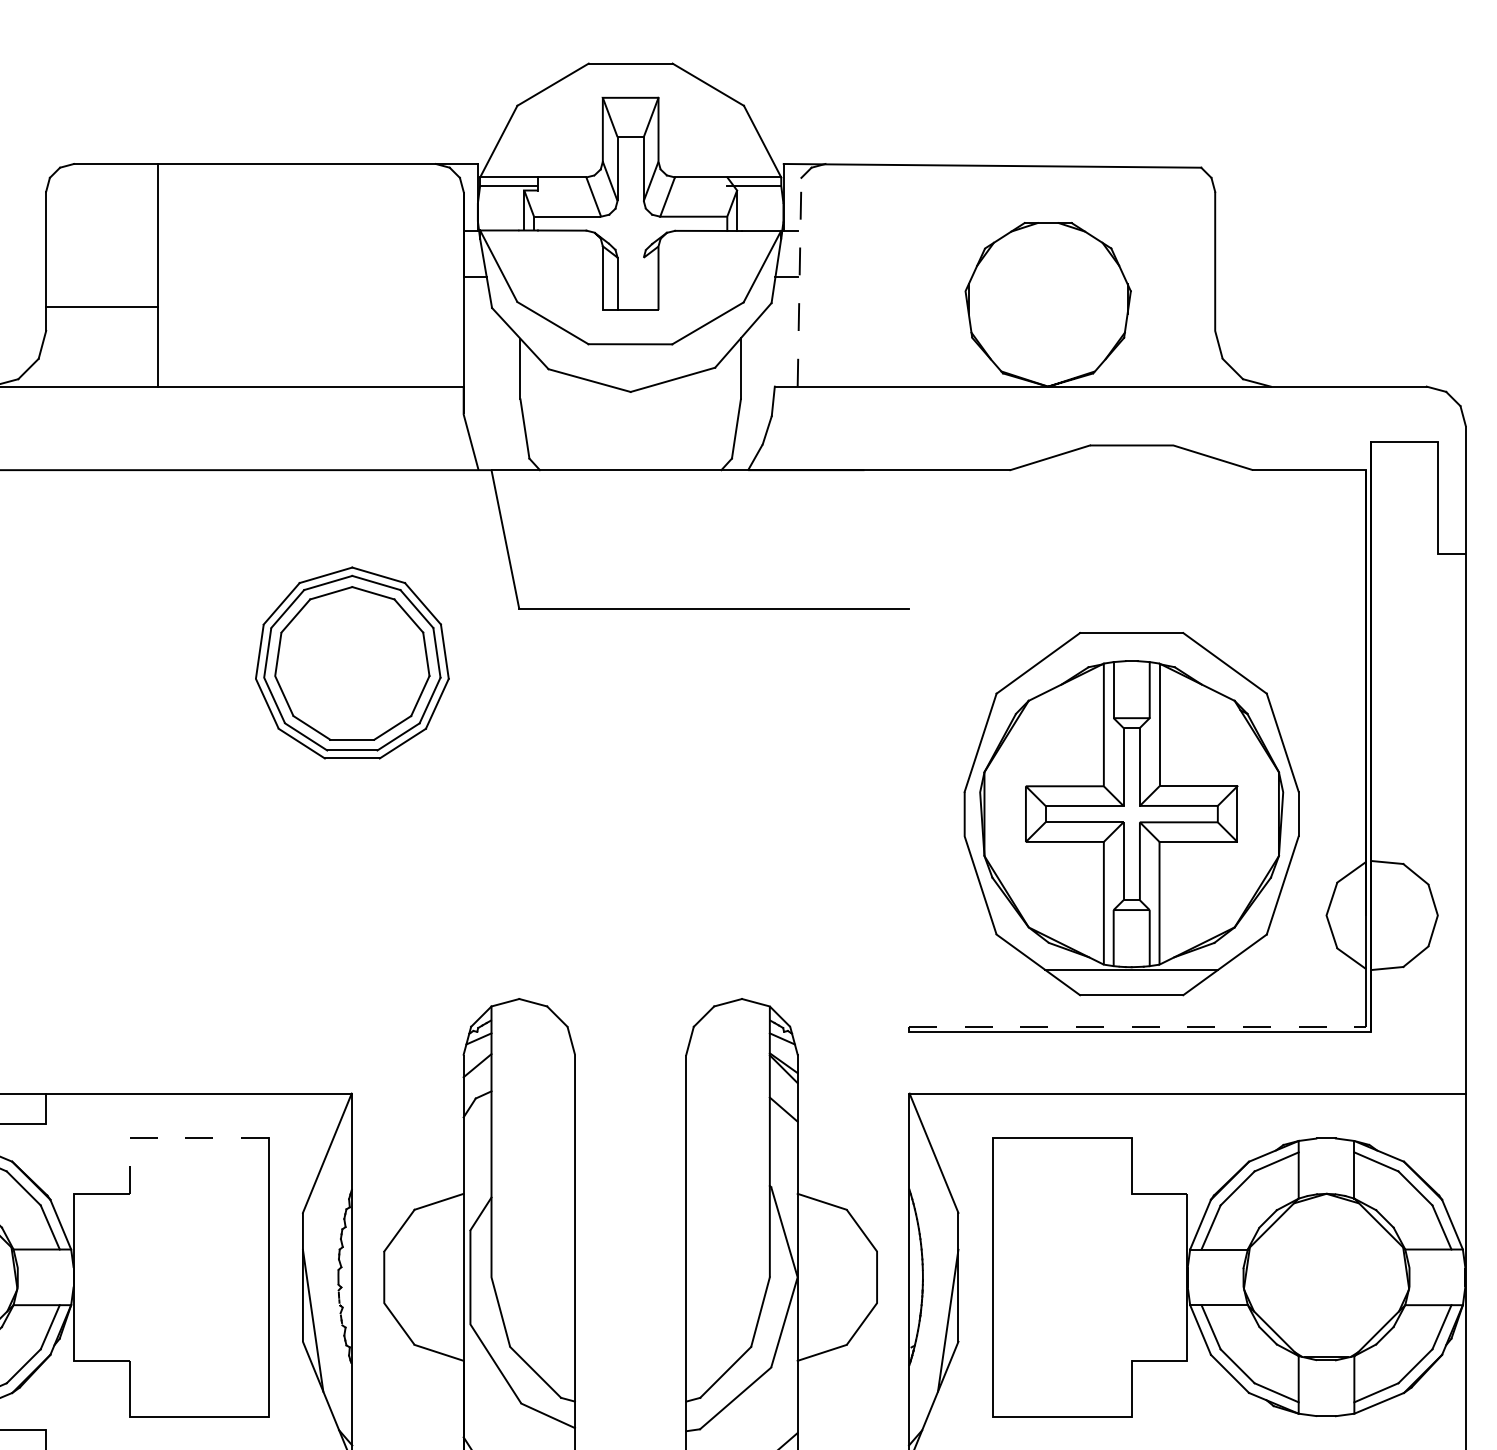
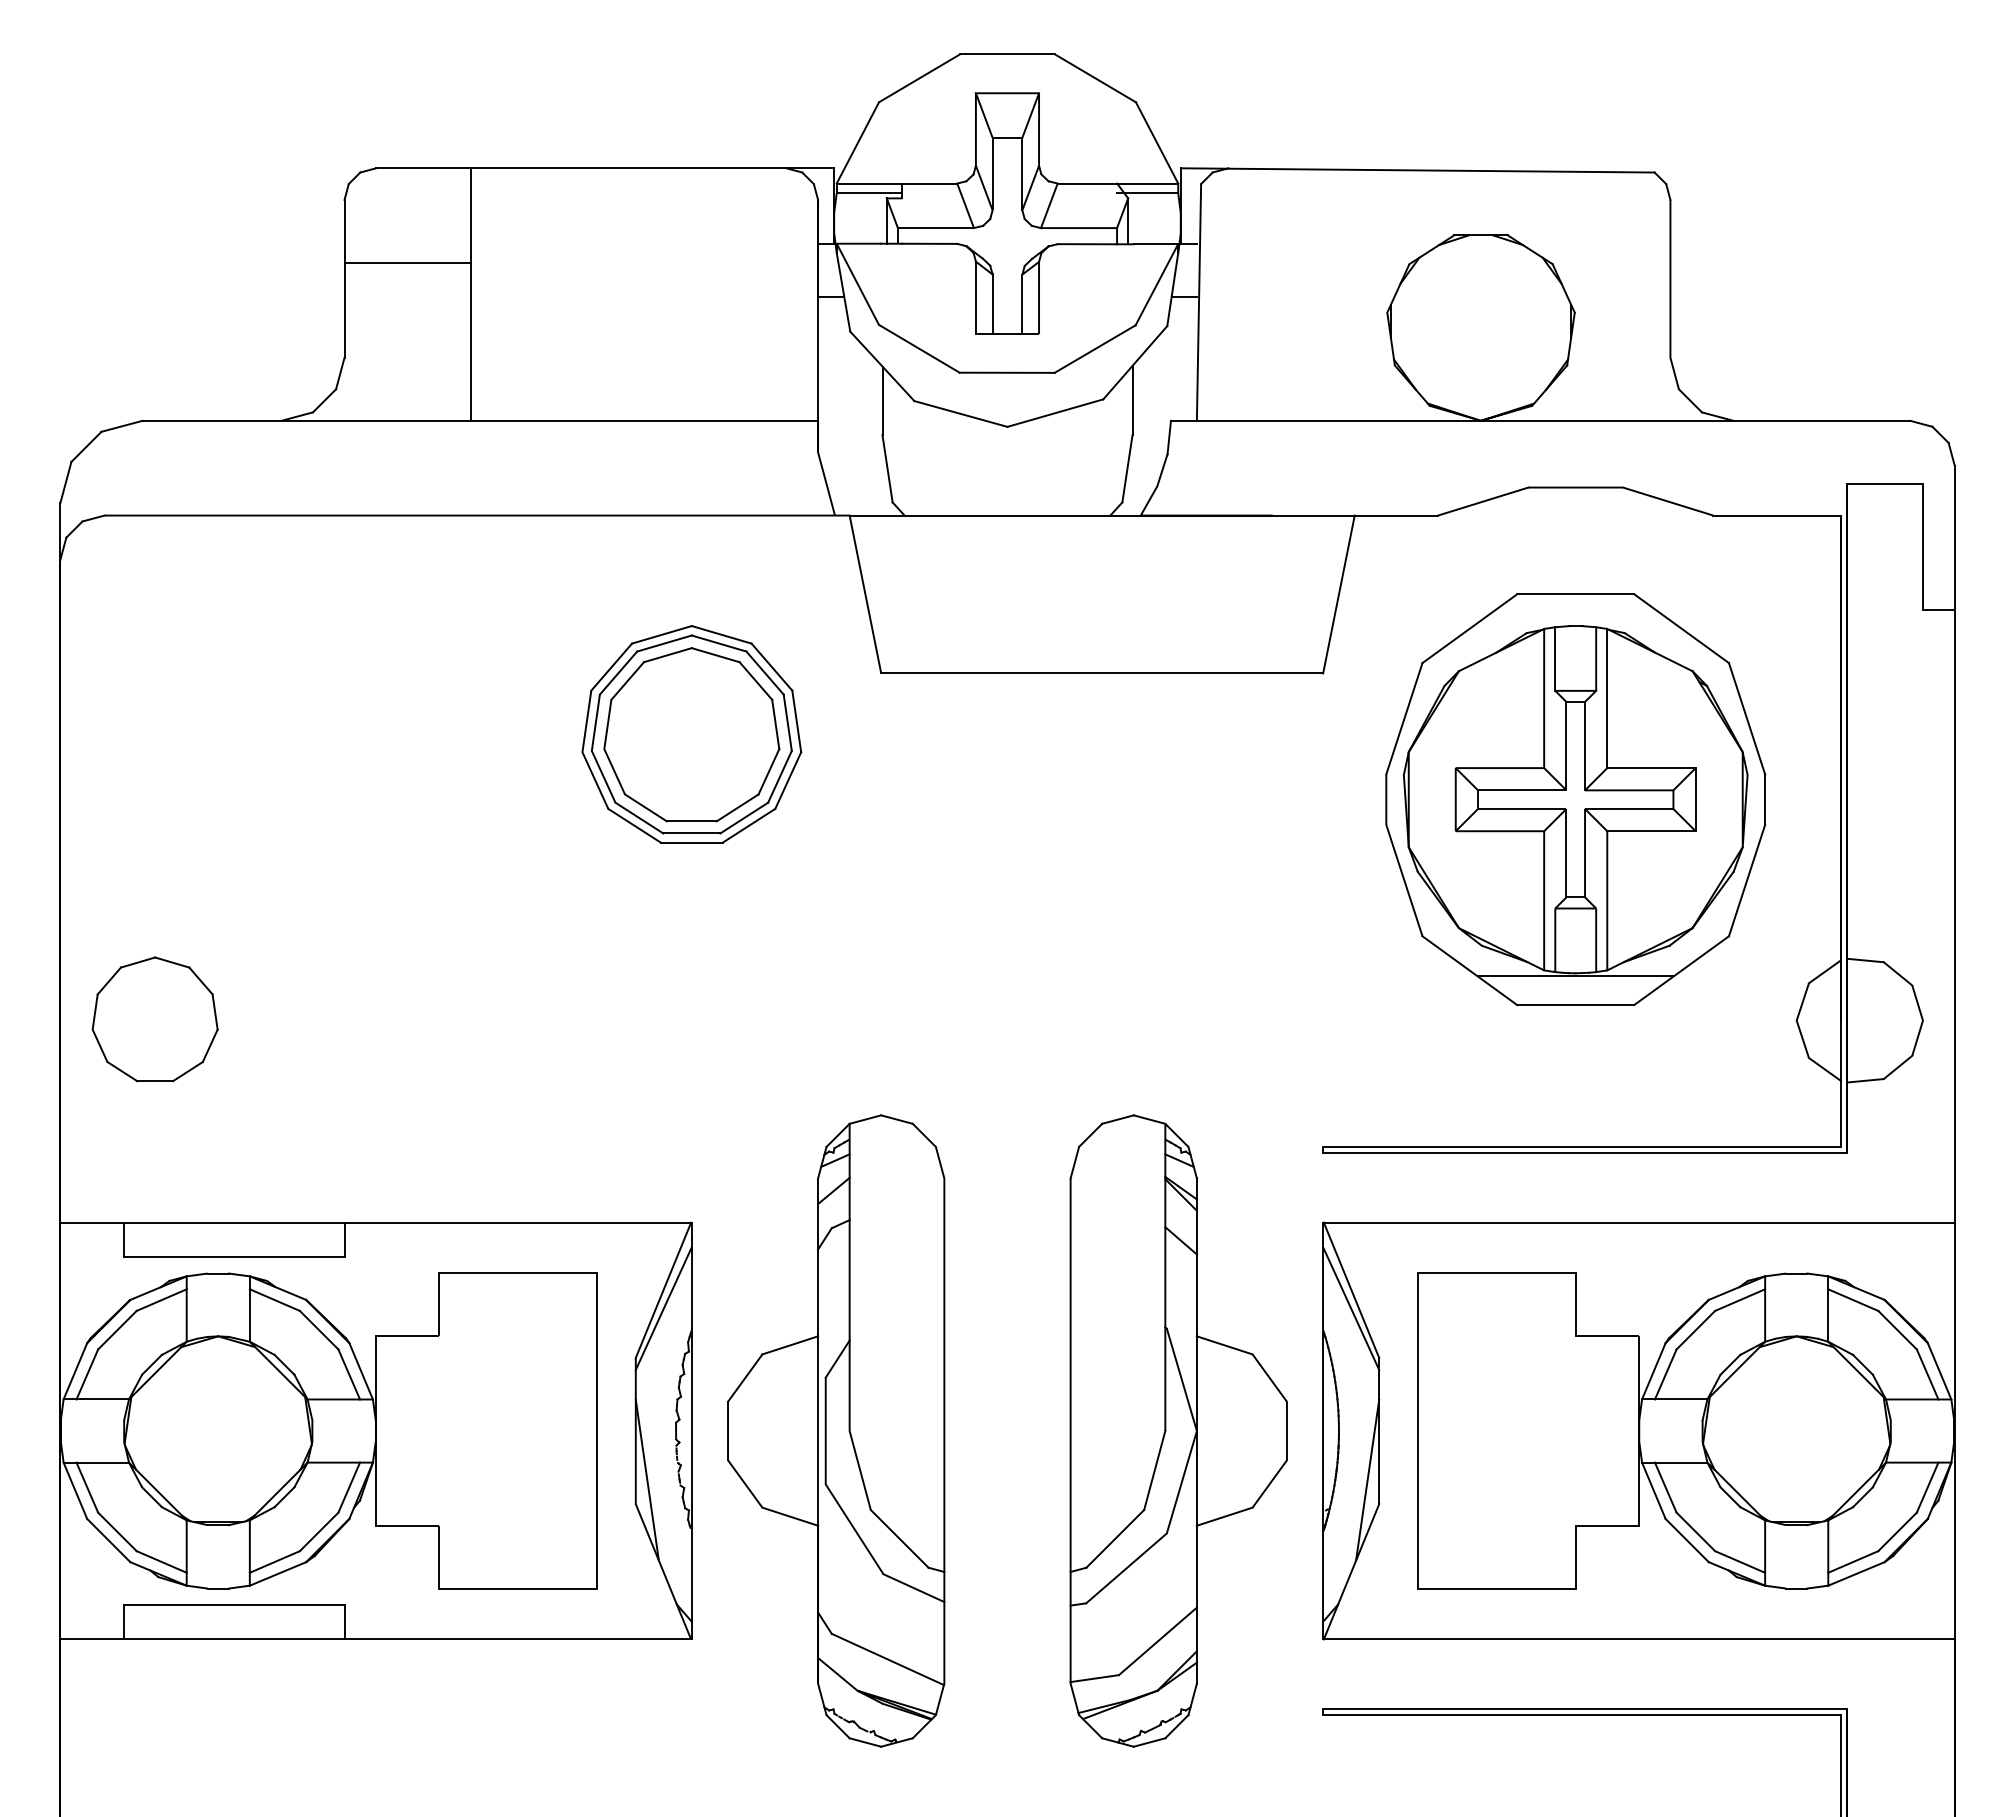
line: (799, 281) -> (1199, 301), dashed -> solid
line: (643, 283) -> (1022, 303), added
line: (101, 306) -> (407, 263), moved
line: (922, 539) -> (1338, 594), added
part: (1131, 813) -> (1575, 799), moved
line: (1137, 1026) -> (1582, 1146), dashed -> solid
line: (171, 1138) -> (486, 1273), dashed -> solid
line: (327, 1169) -> (663, 1308), added
line: (933, 1169) -> (1351, 1308), added

